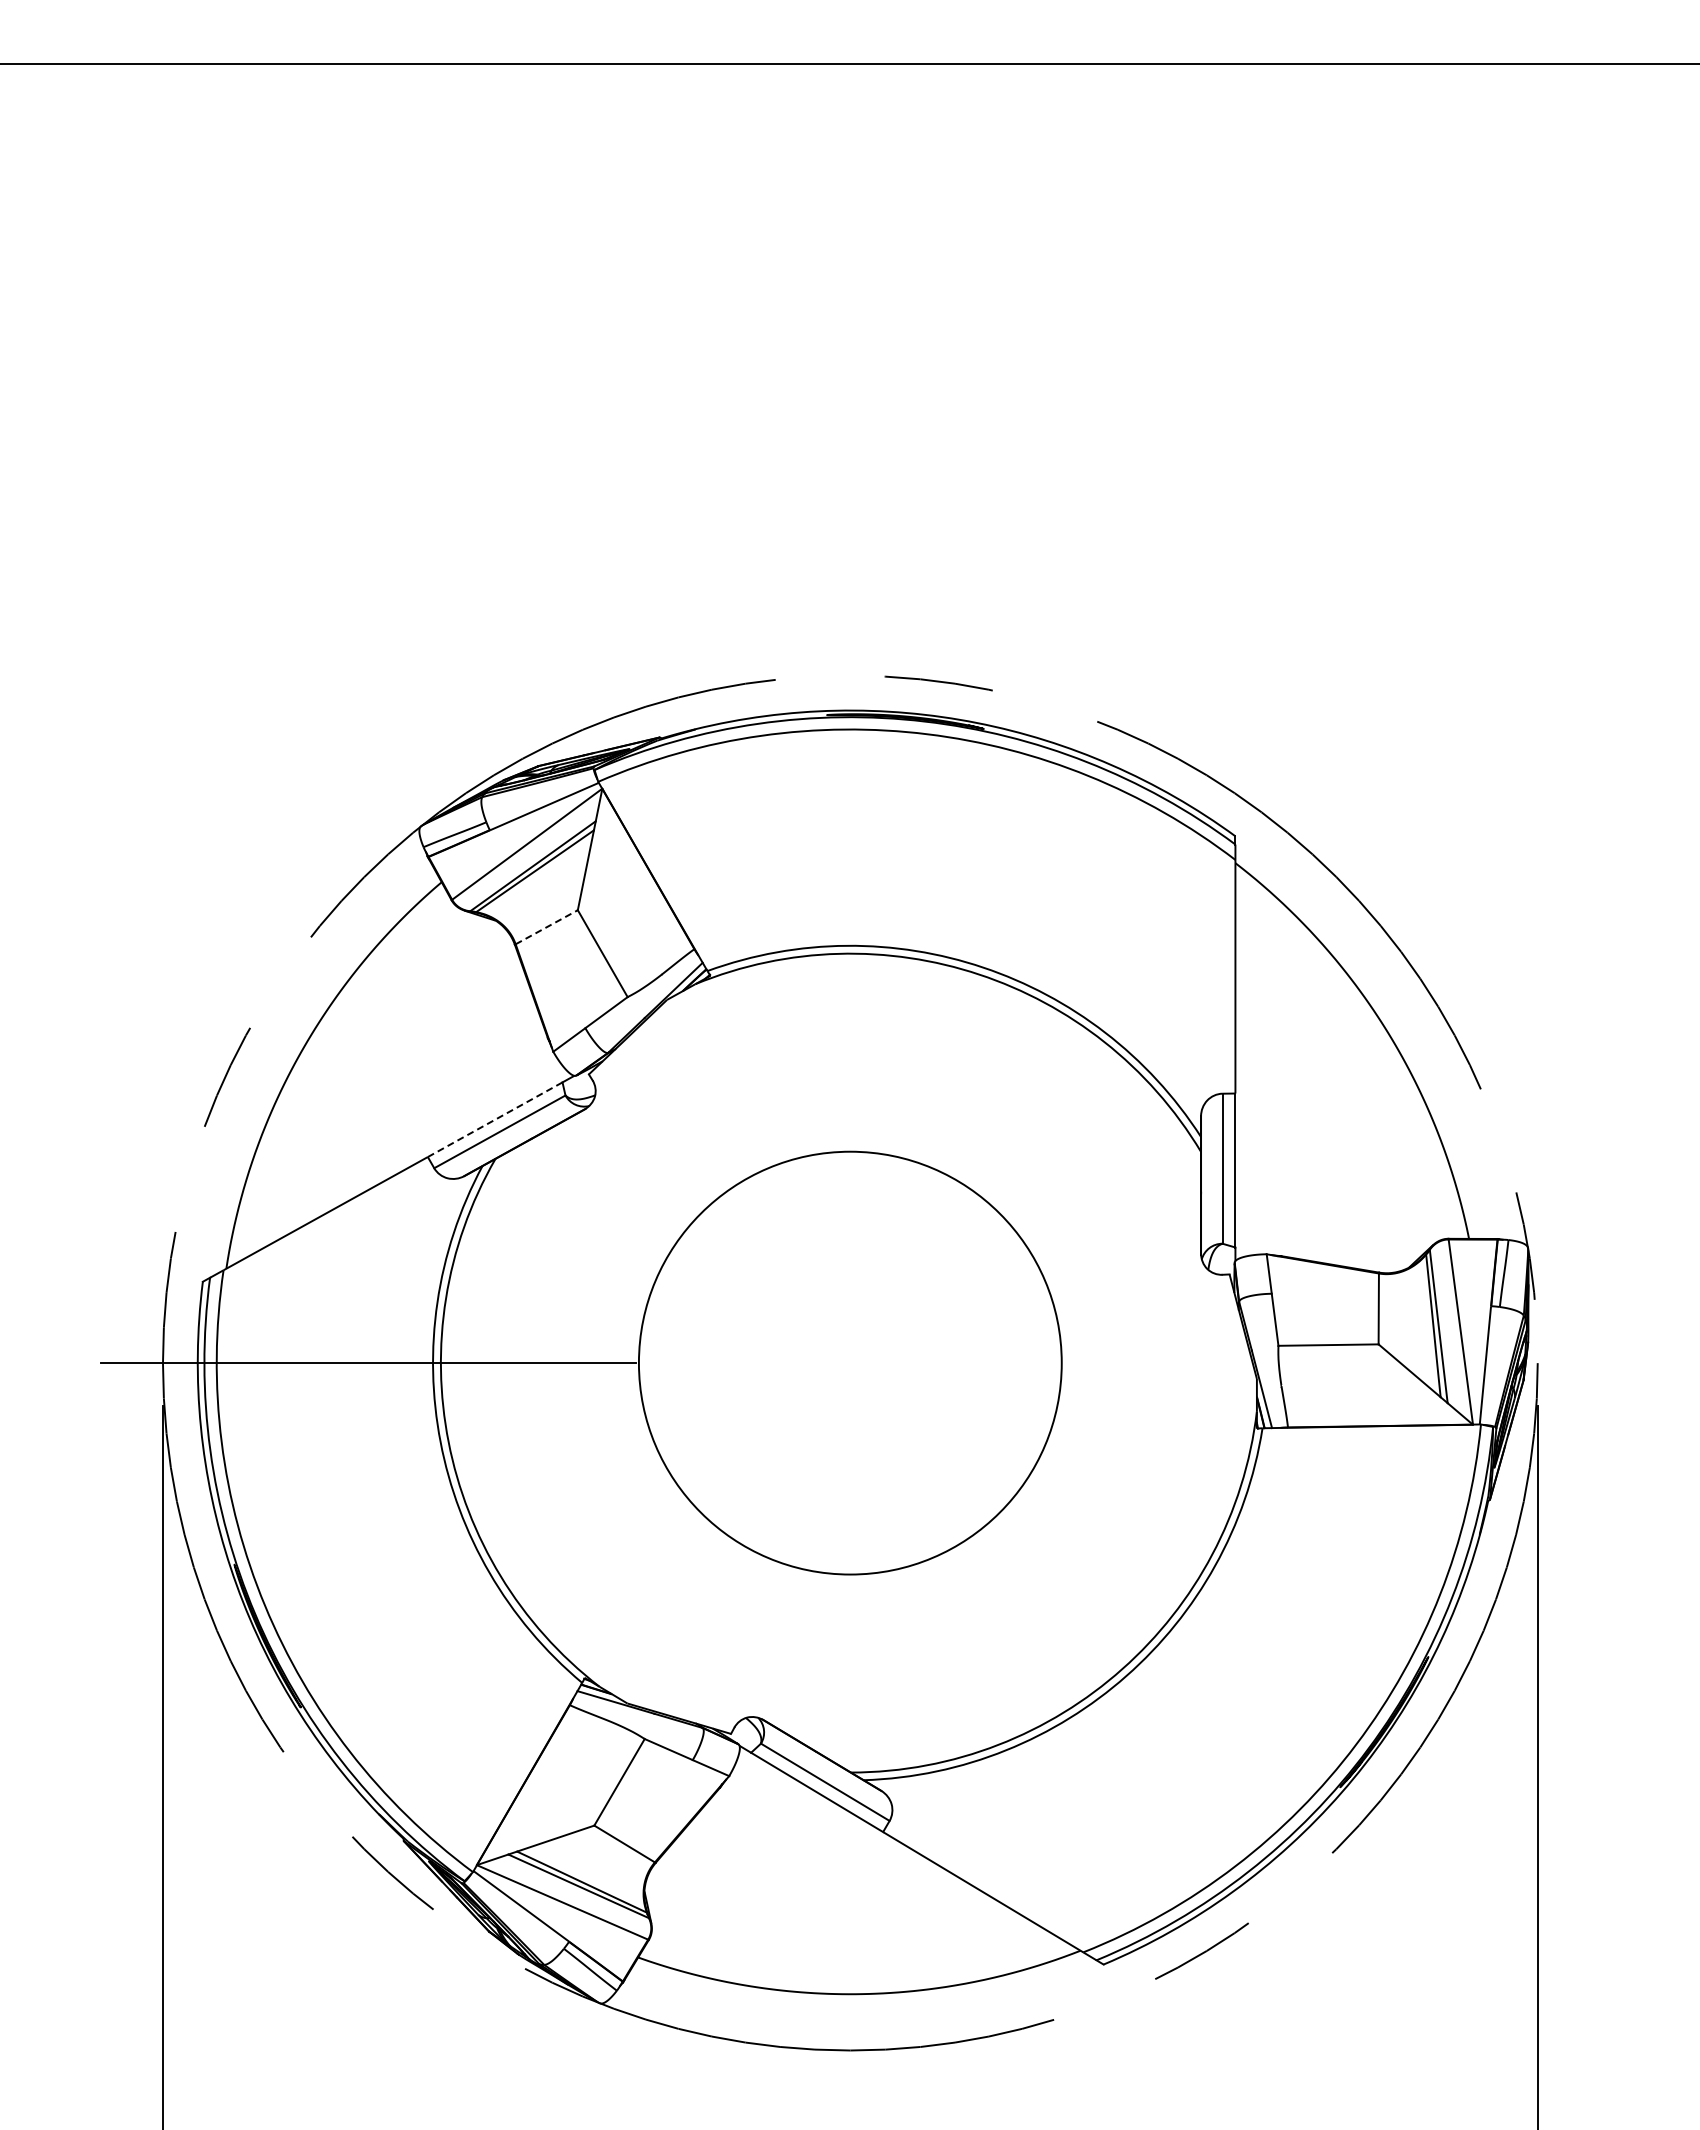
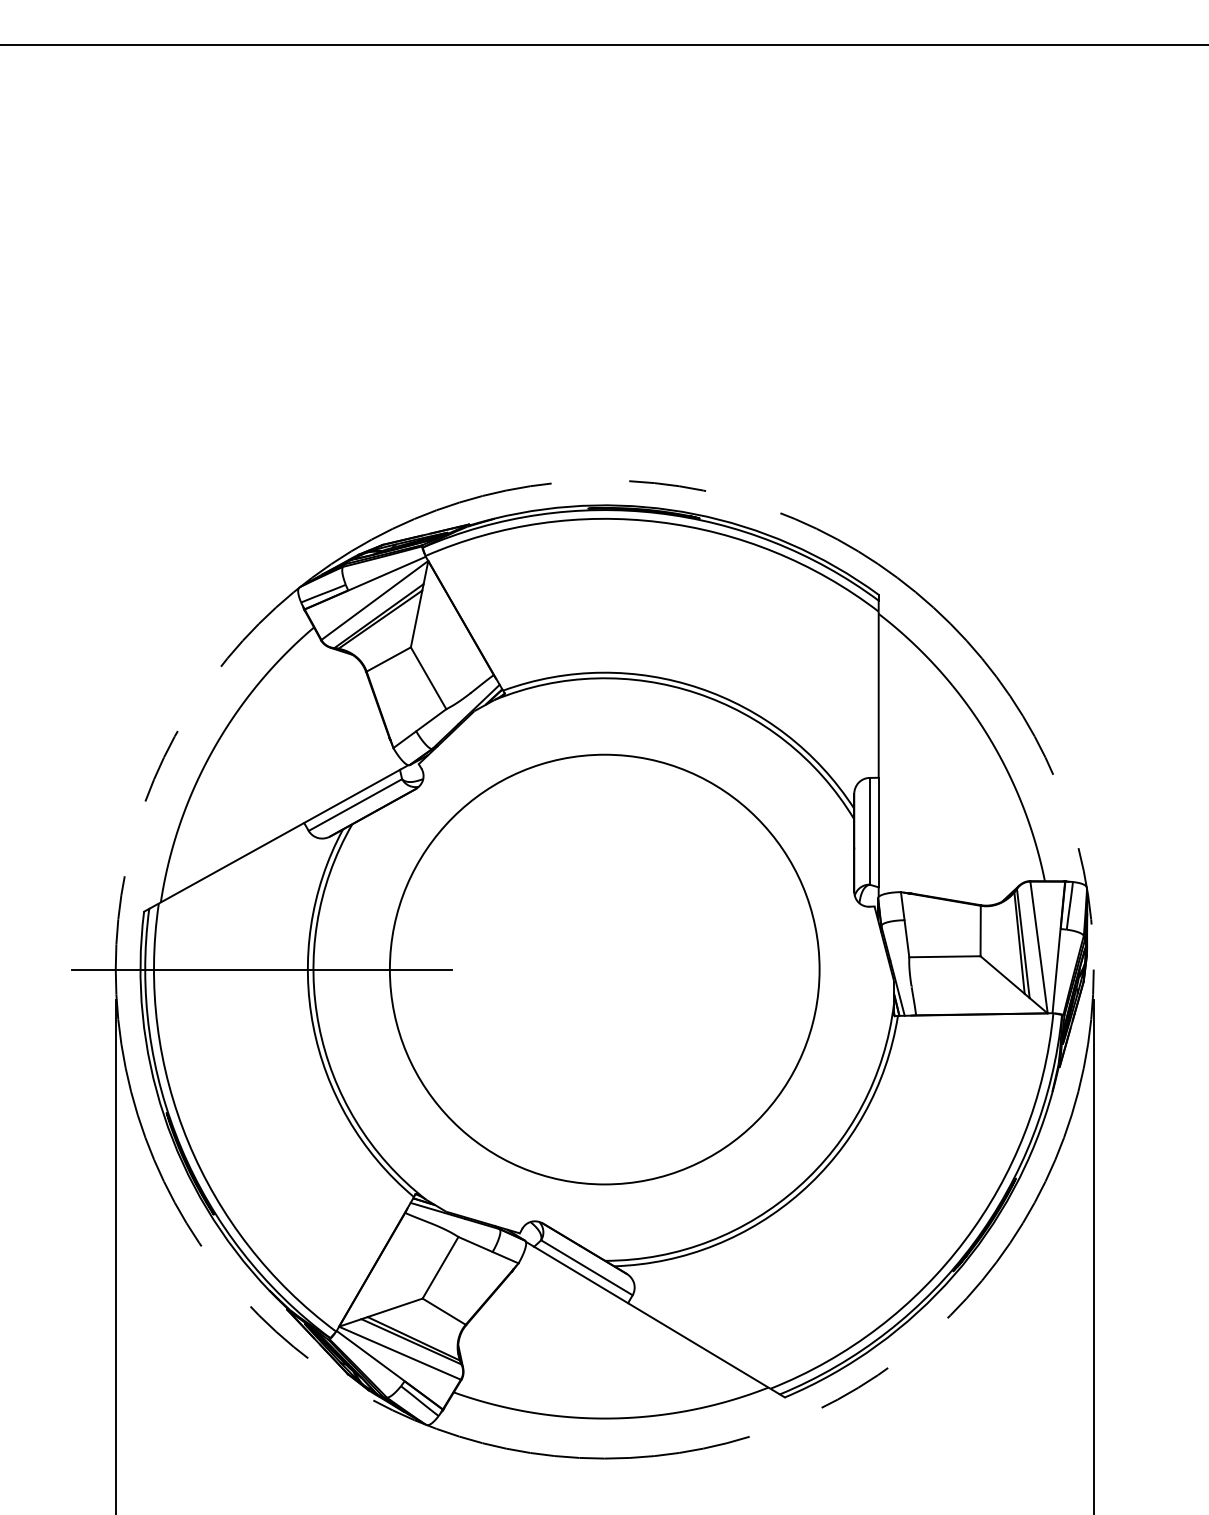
line: (547, 927) -> (389, 659), dashed -> solid
line: (495, 1119) -> (352, 796), dashed -> solid
circle: (850, 1363) -> (604, 969), size x1.43

